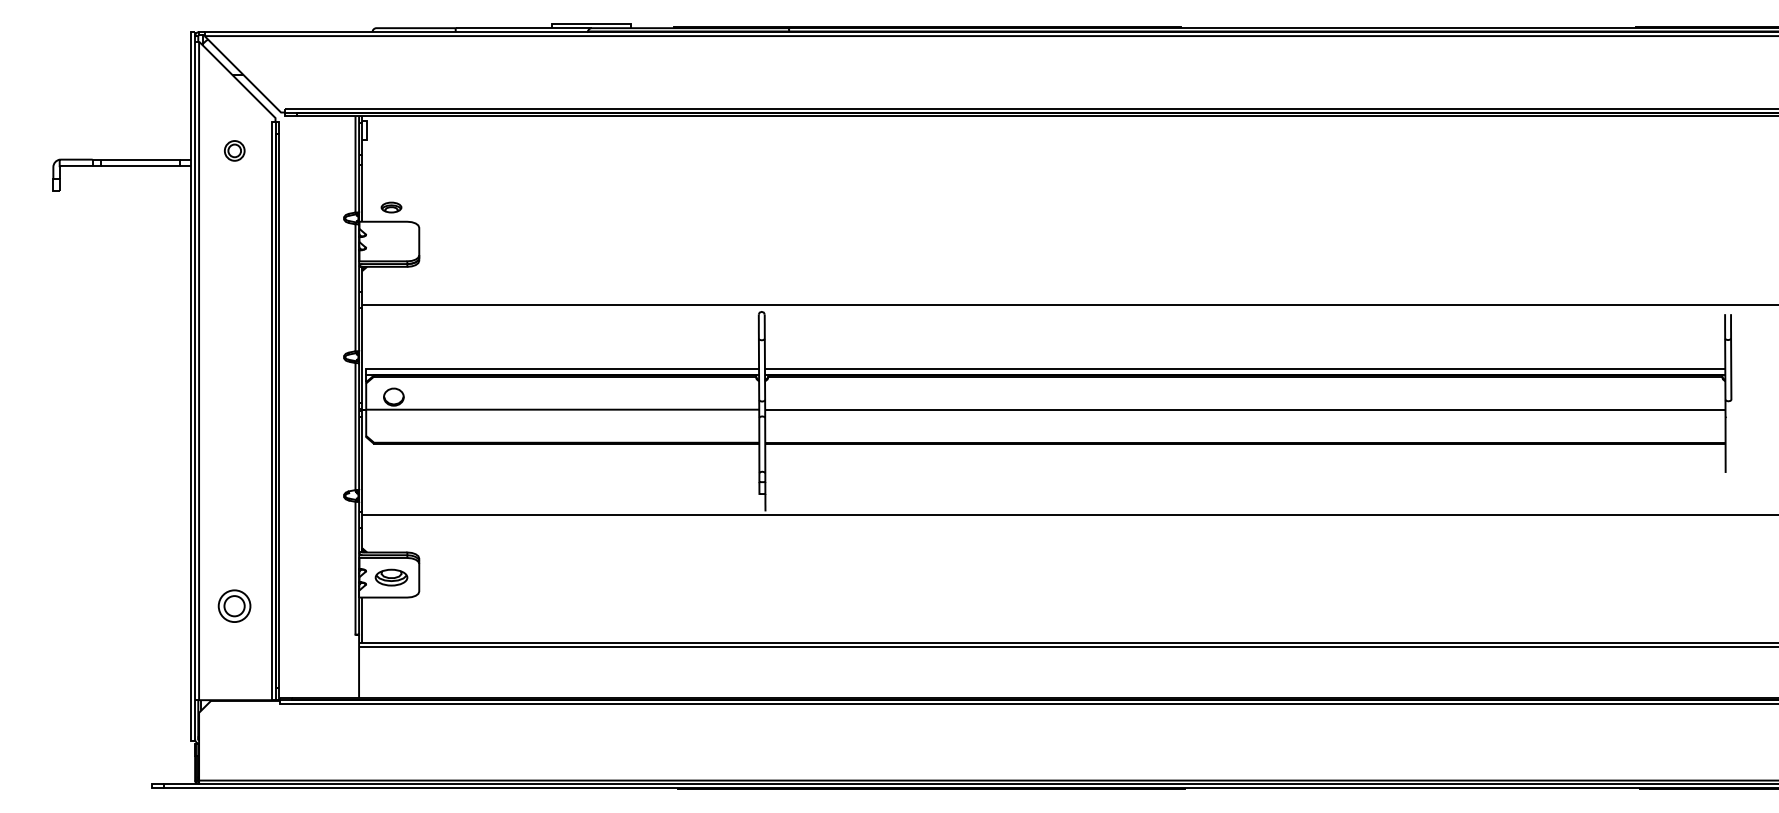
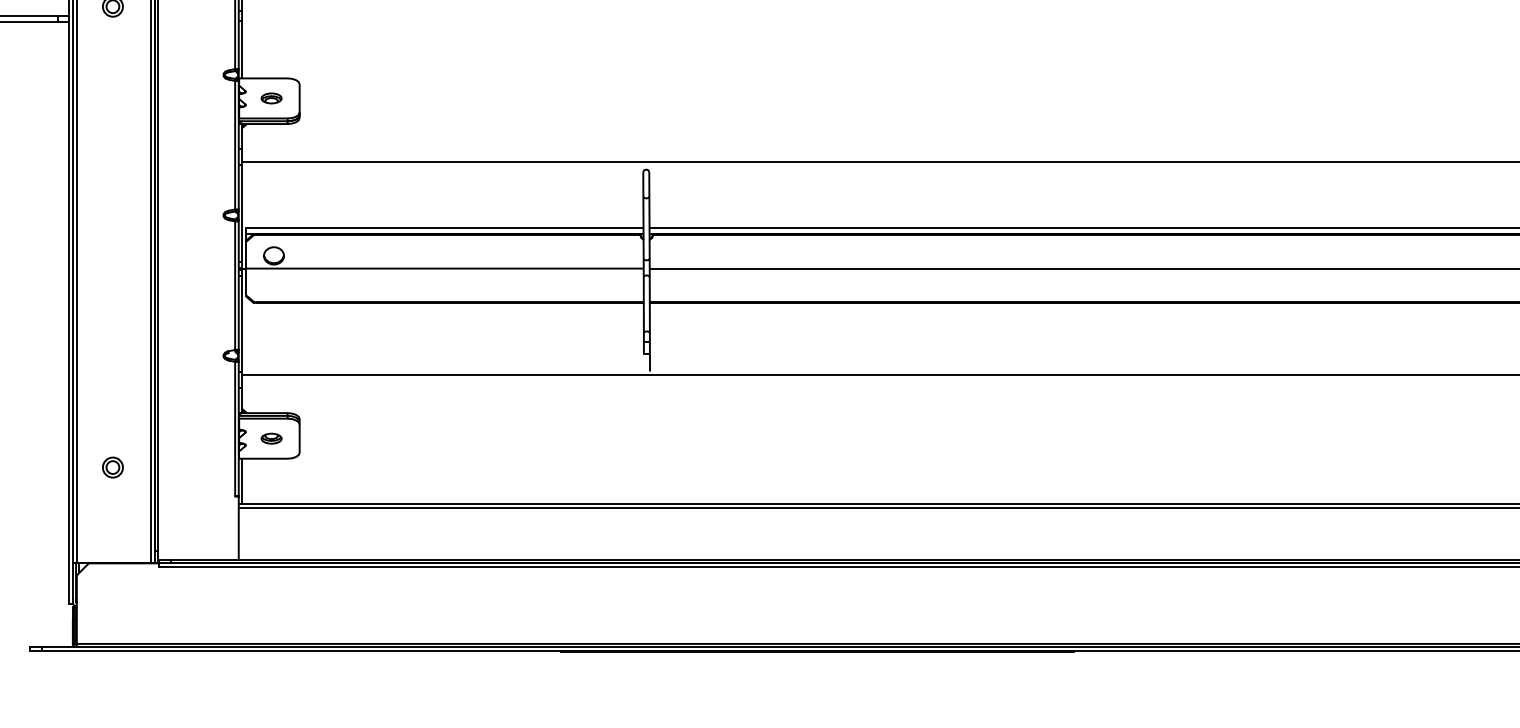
part: (391, 207) -> (271, 98), moved
part: (391, 577) -> (271, 438), size x0.62
part: (234, 606) -> (112, 467), size x0.62

